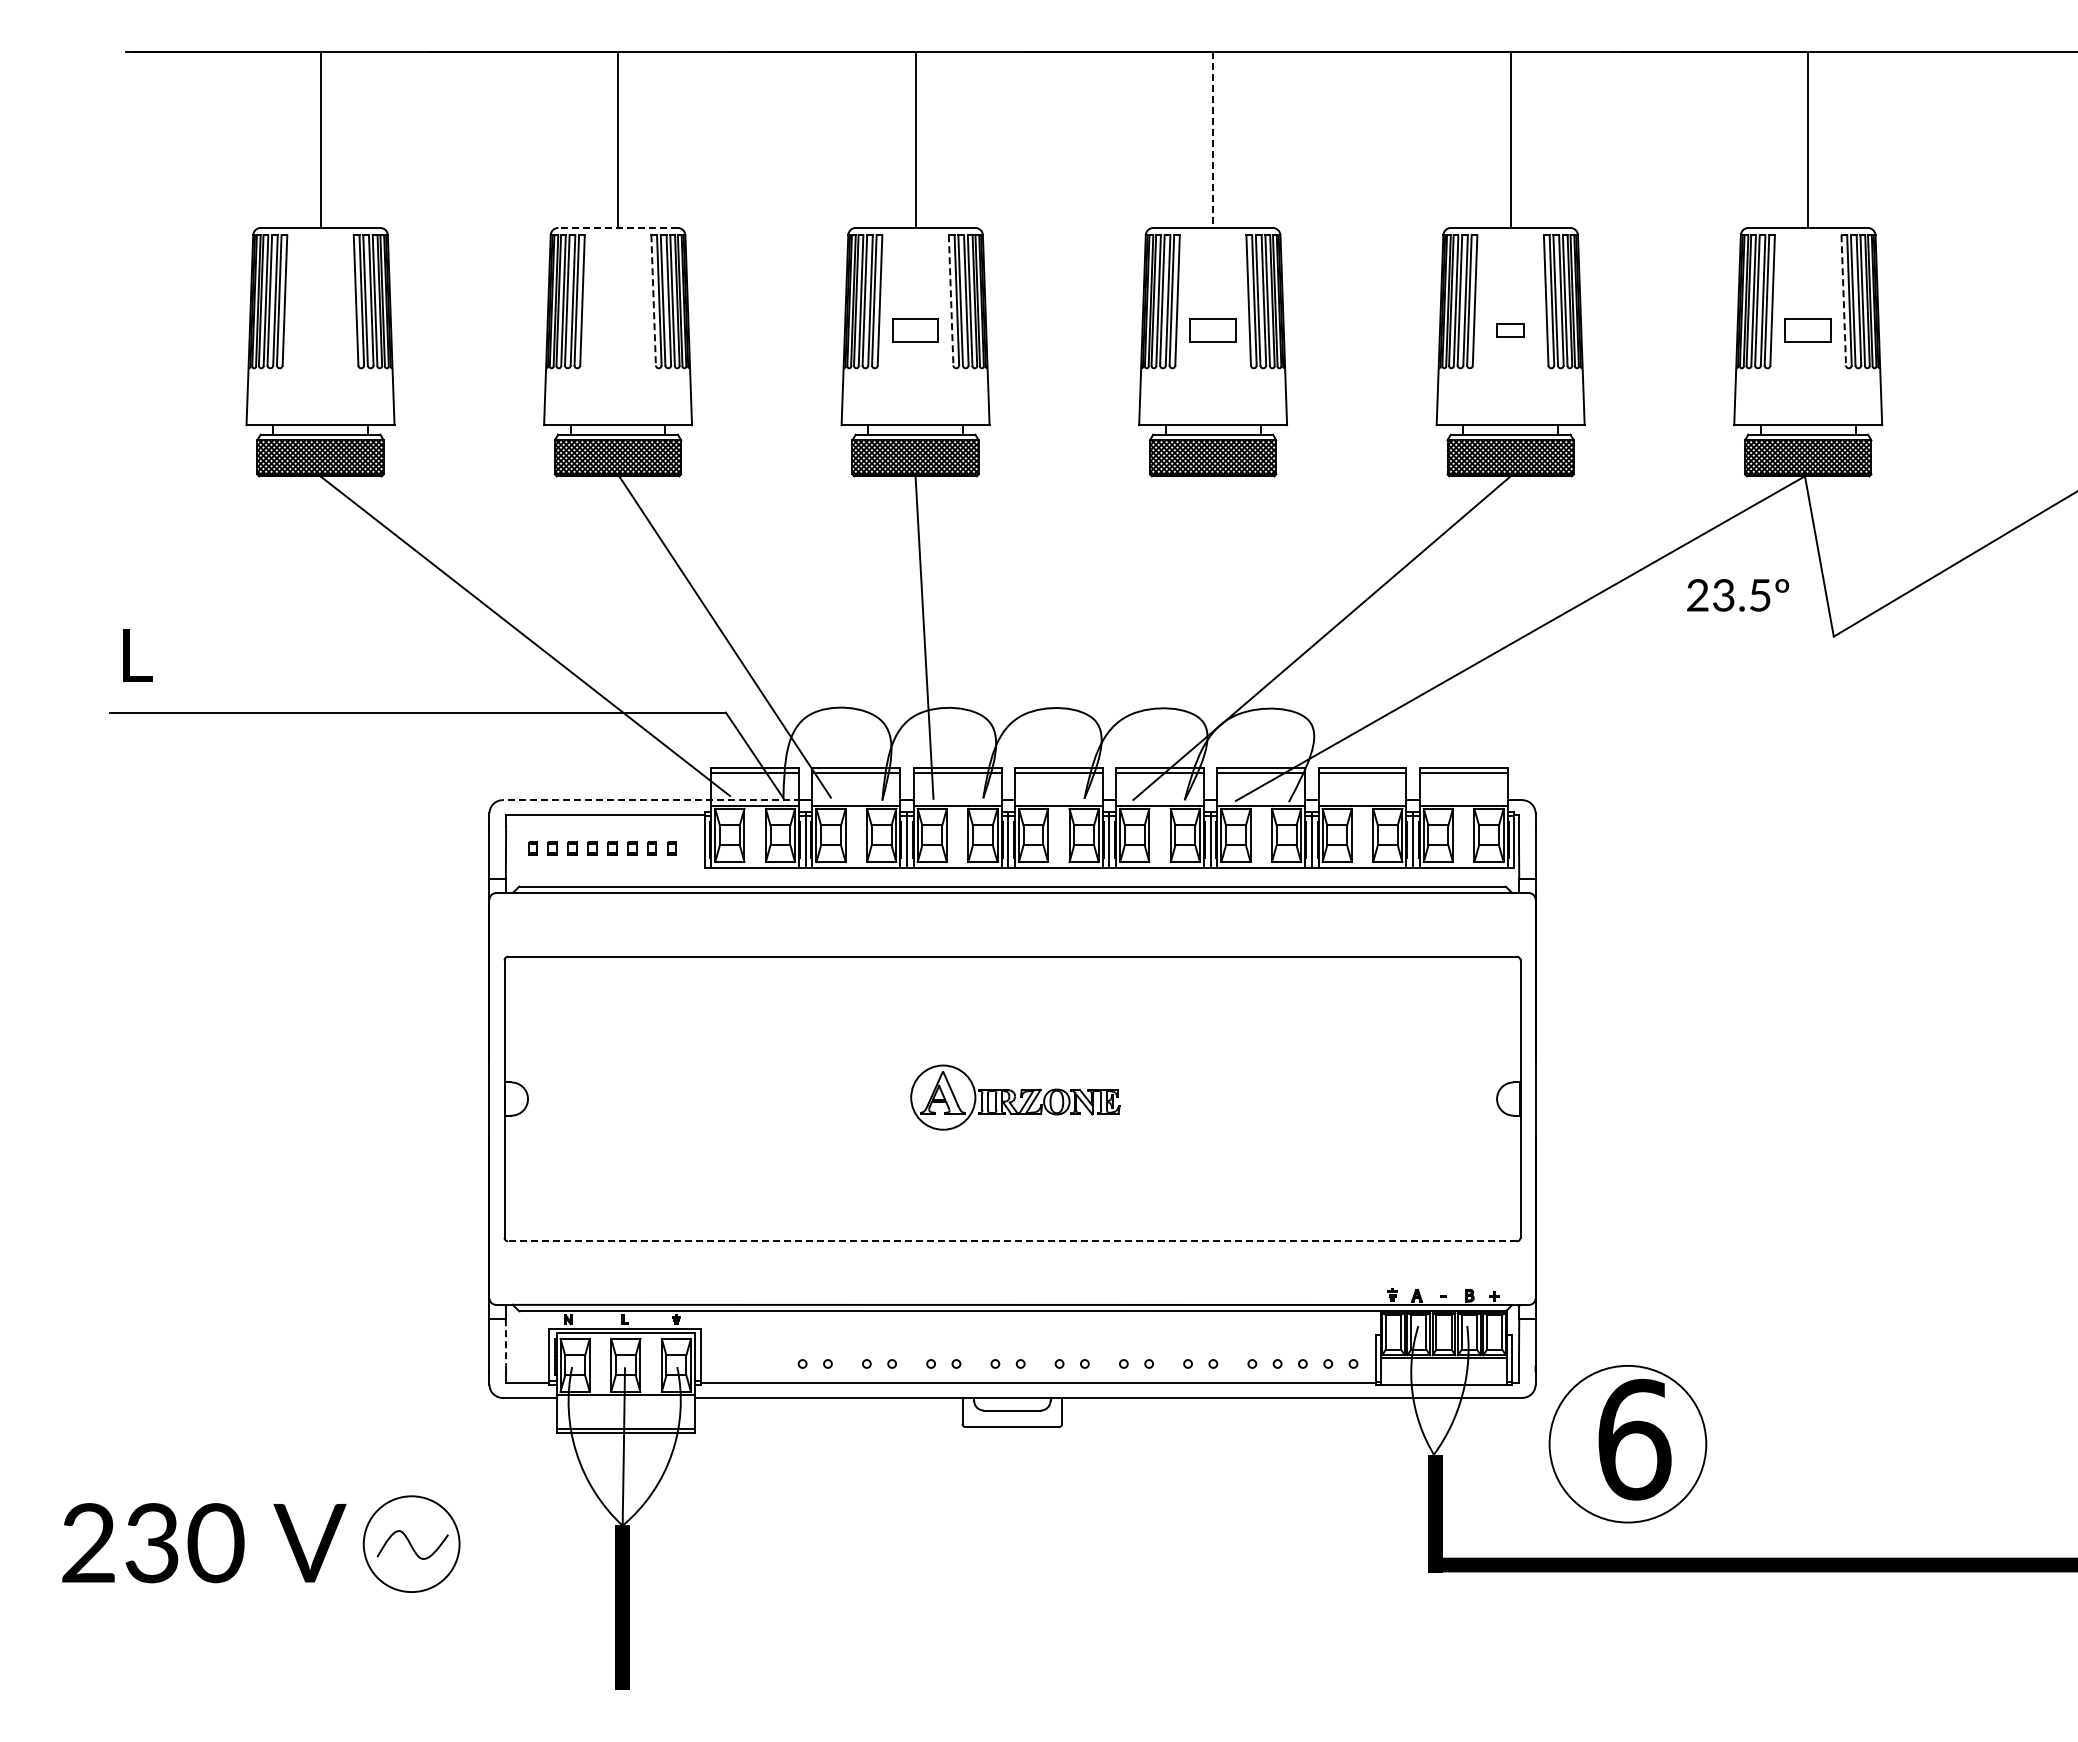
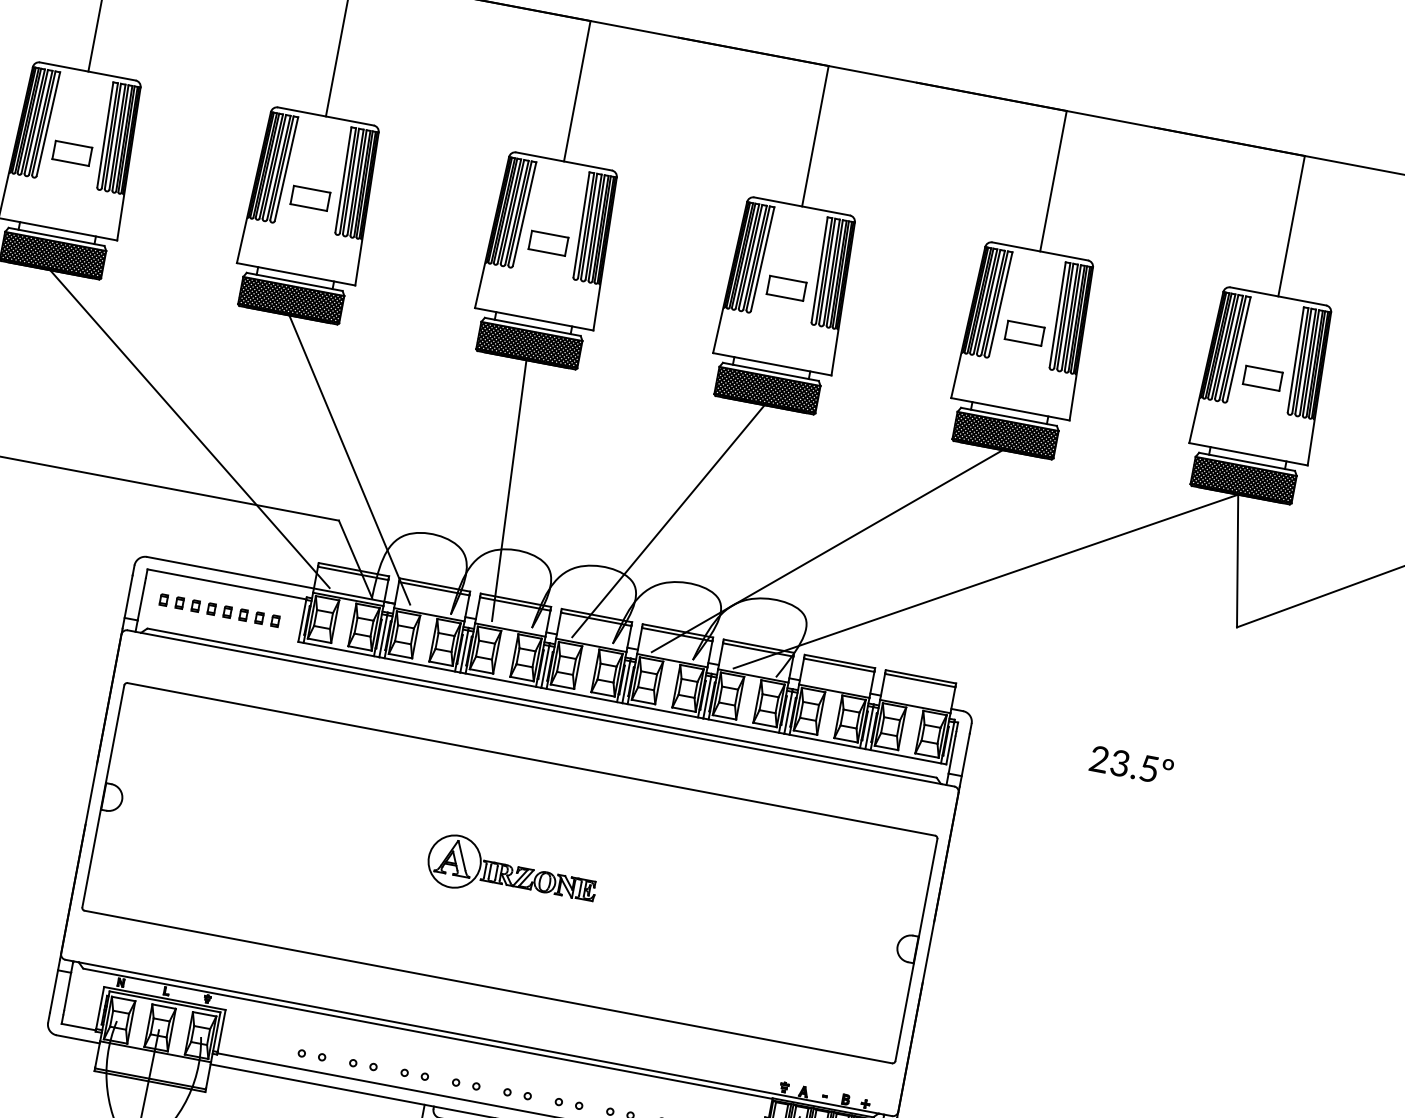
line: (1213, 140) -> (815, 136), dashed -> solid
line: (618, 227) -> (326, 116), dashed -> solid
line: (653, 300) -> (343, 179), dashed -> solid
line: (951, 300) -> (581, 224), dashed -> solid
line: (1843, 300) -> (1295, 359), dashed -> solid
part: (320, 330) -> (72, 153), added
part: (617, 330) -> (309, 198), added
part: (1510, 330) -> (1024, 333), size x1.67
text: (1738, 595) -> (1131, 765), moved
line: (1123, 638) -> (668, 521), added
line: (657, 800) -> (270, 580), dashed -> solid
line: (1012, 1241) -> (488, 987), dashed -> solid
line: (505, 1342) -> (67, 991), dashed -> solid

